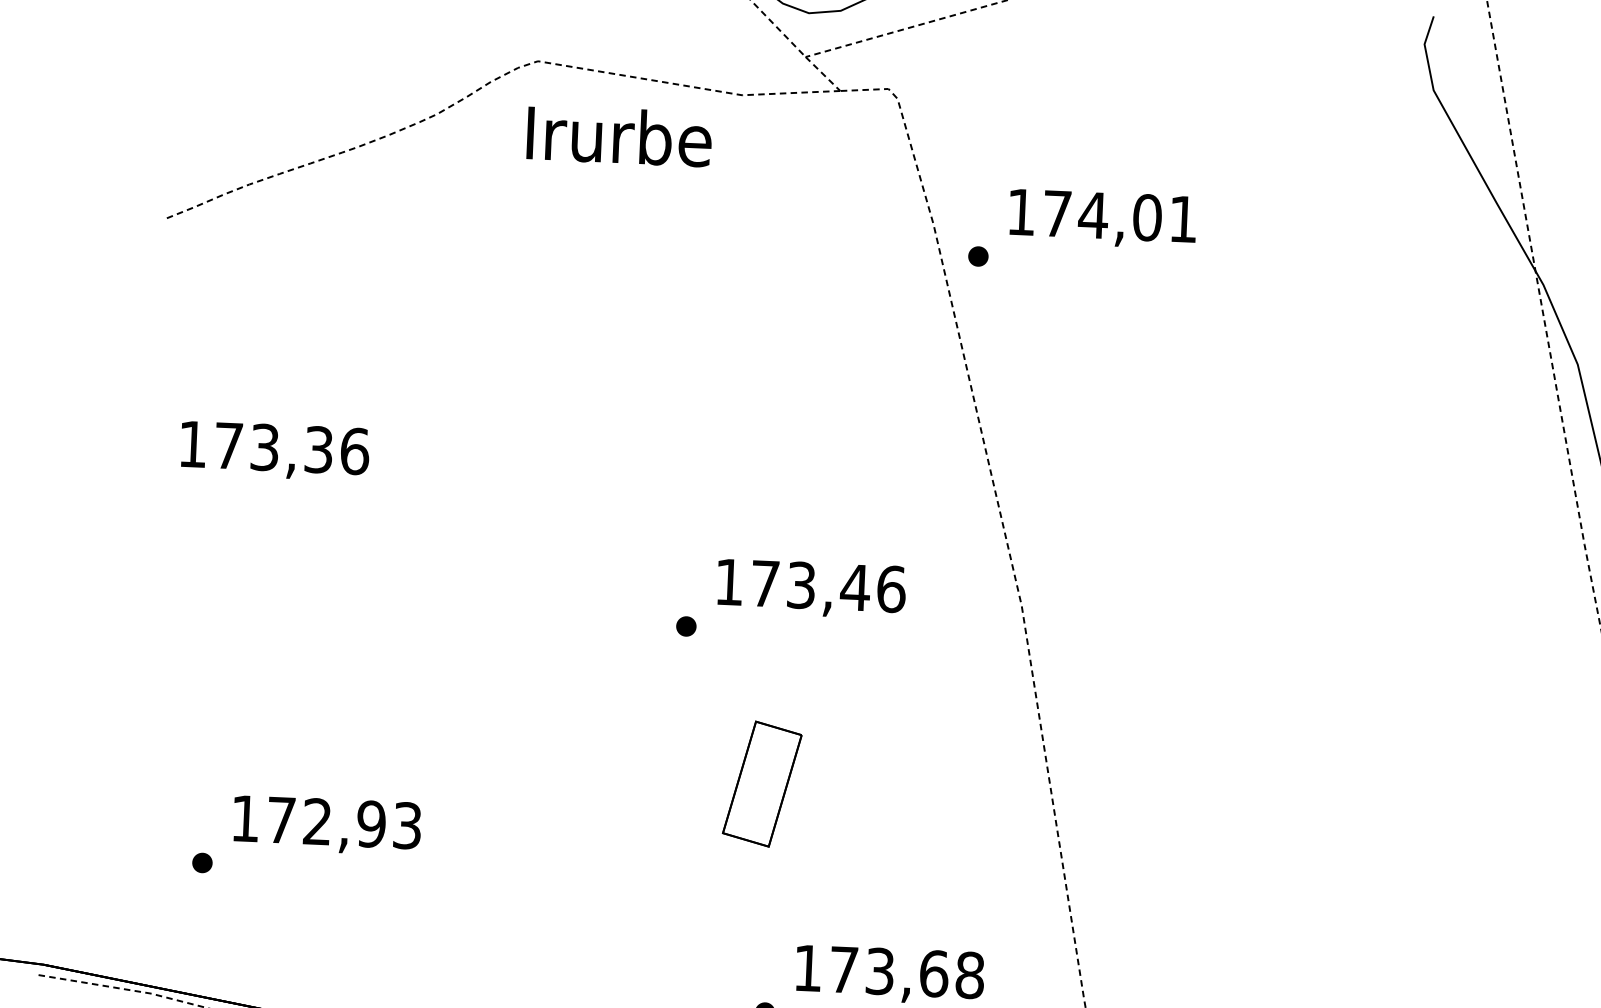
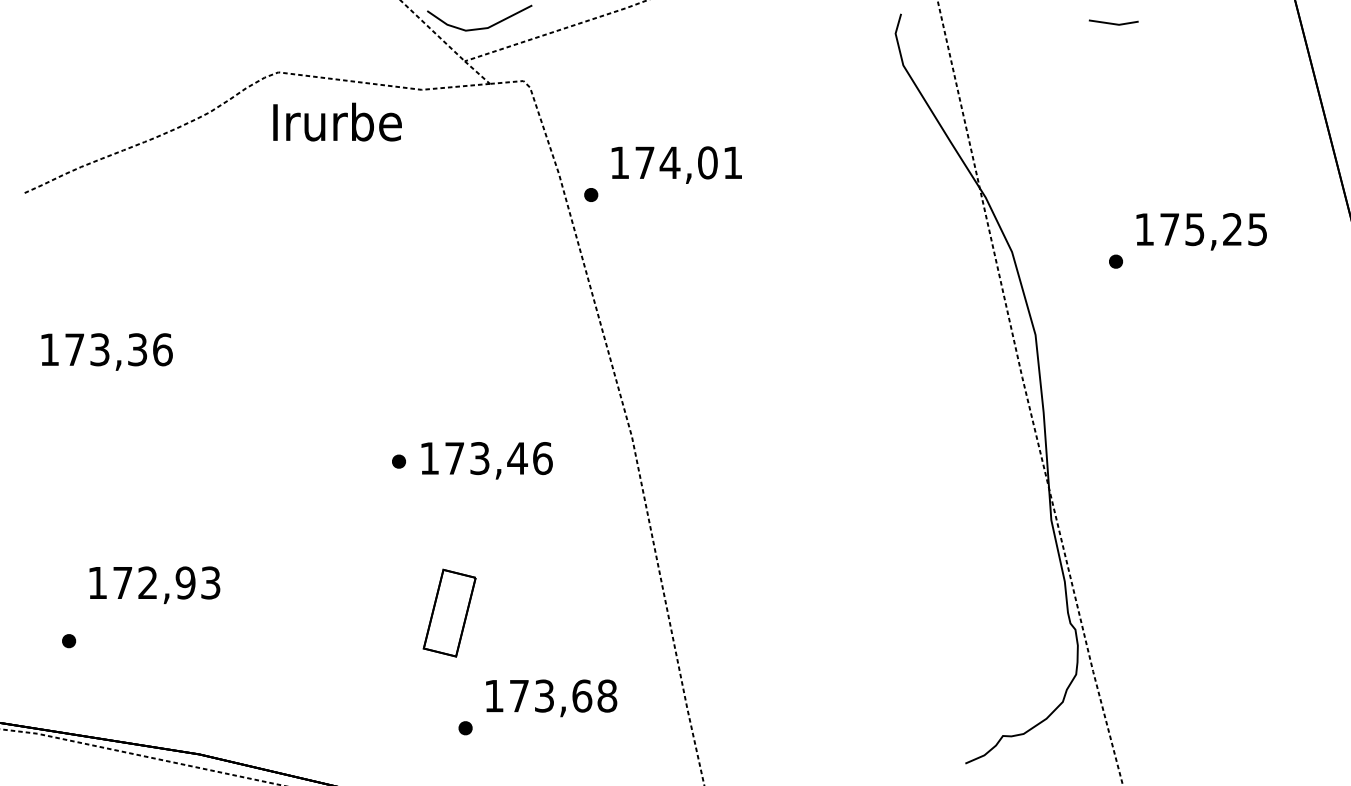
text: (810, 588) -> (486, 460), moved
part: (762, 783) -> (449, 612), moved
text: (326, 824) -> (154, 584), moved

